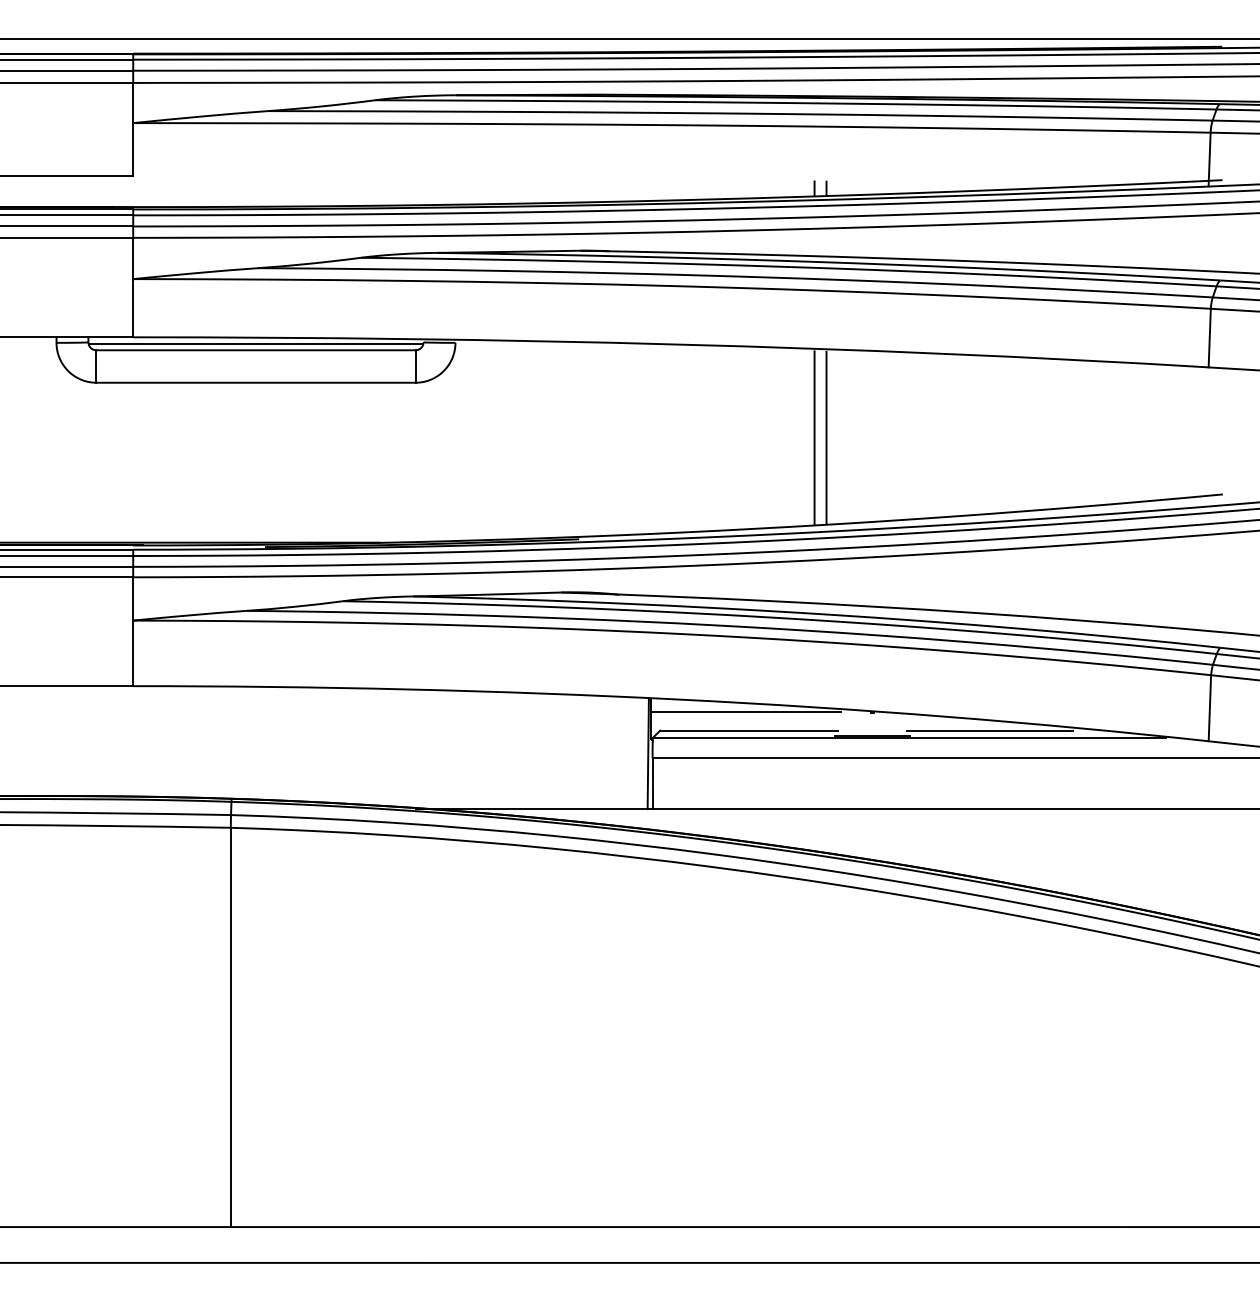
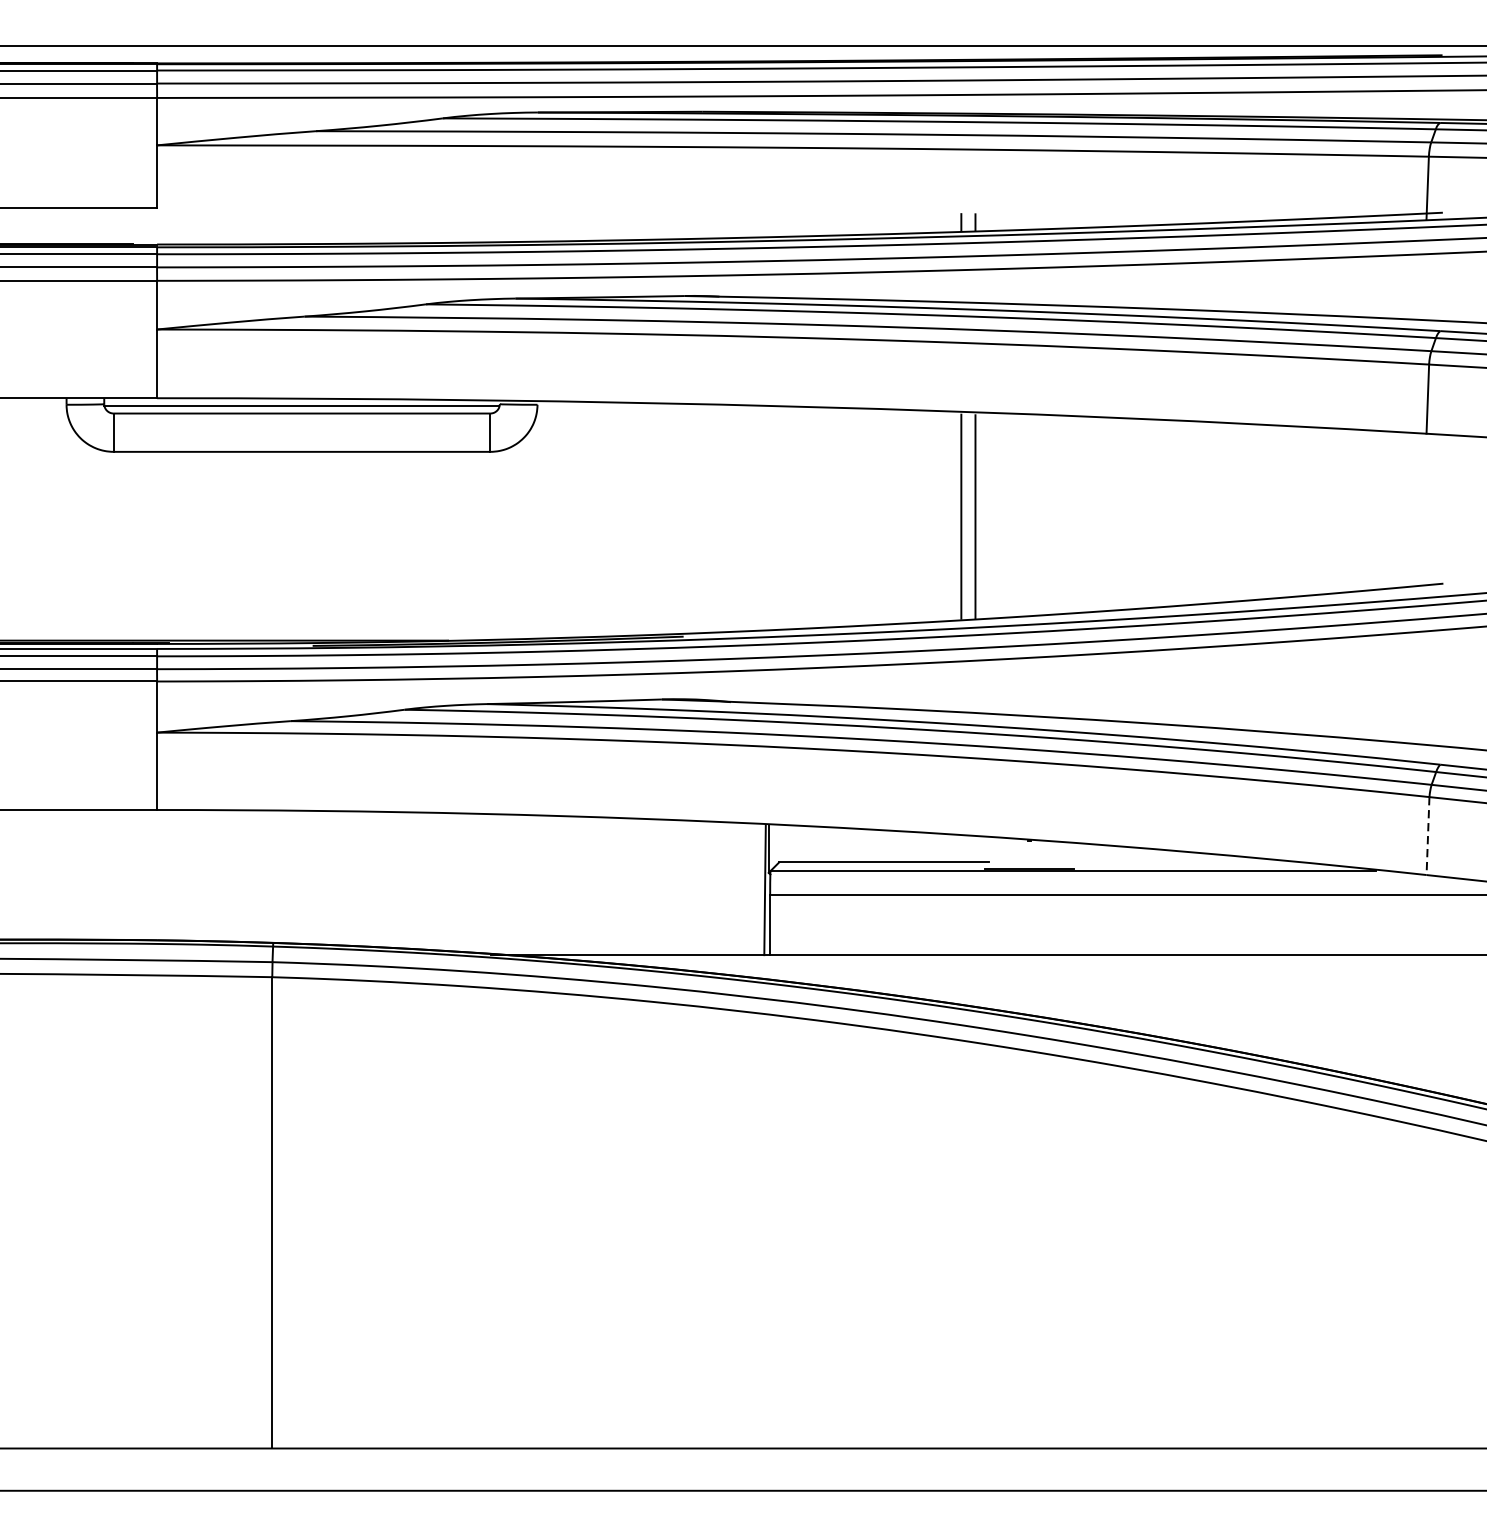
line: (1209, 708) -> (1427, 836), solid -> dashed
line: (745, 712) -> (879, 841), removed
line: (989, 730) -> (1167, 862), removed

